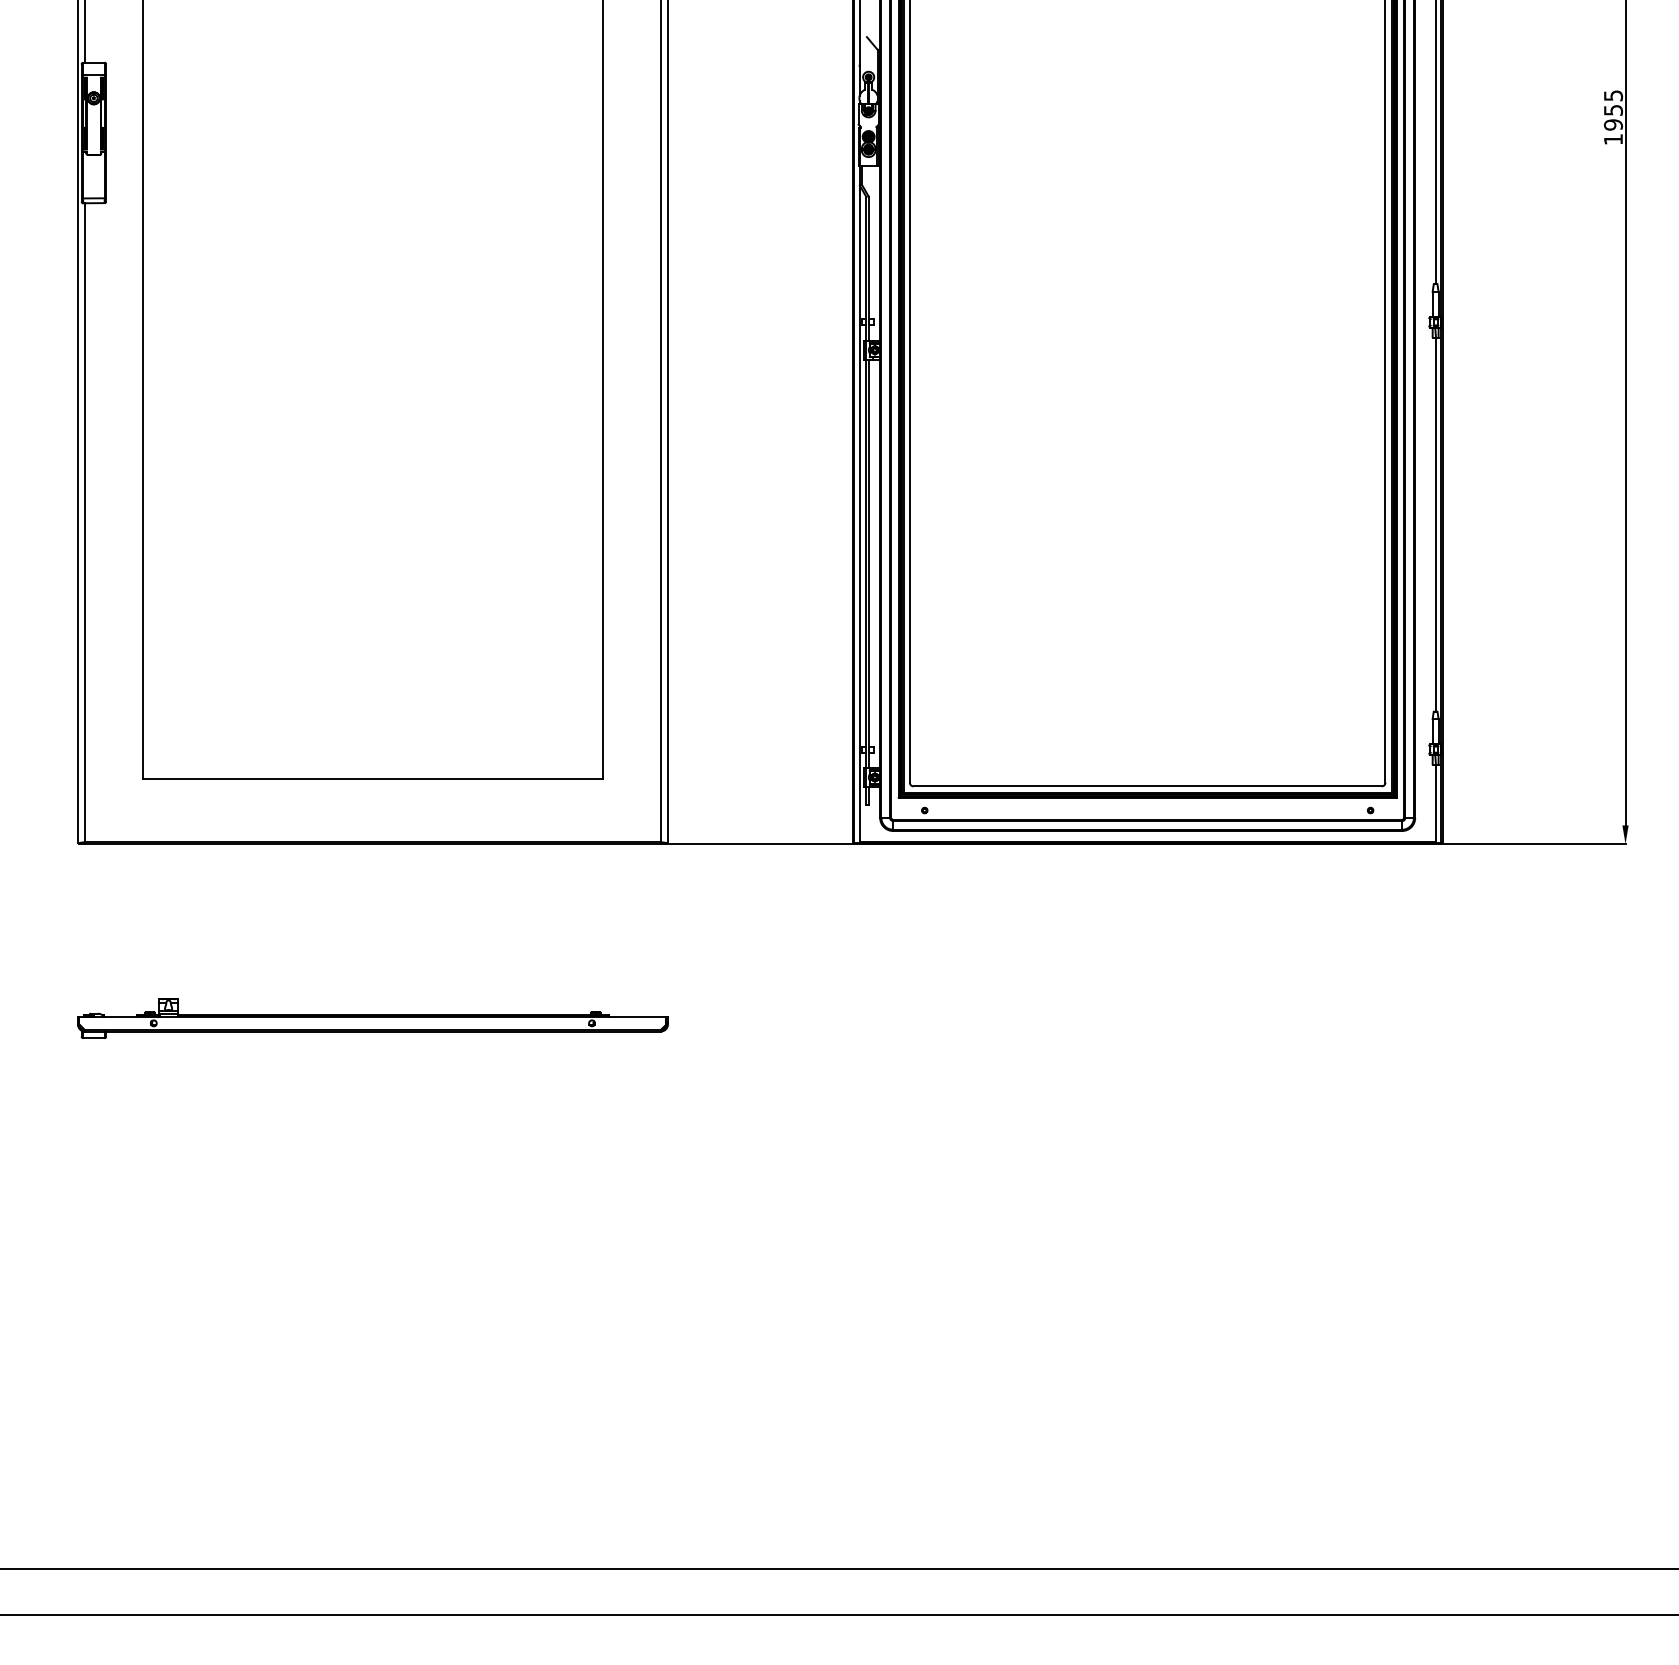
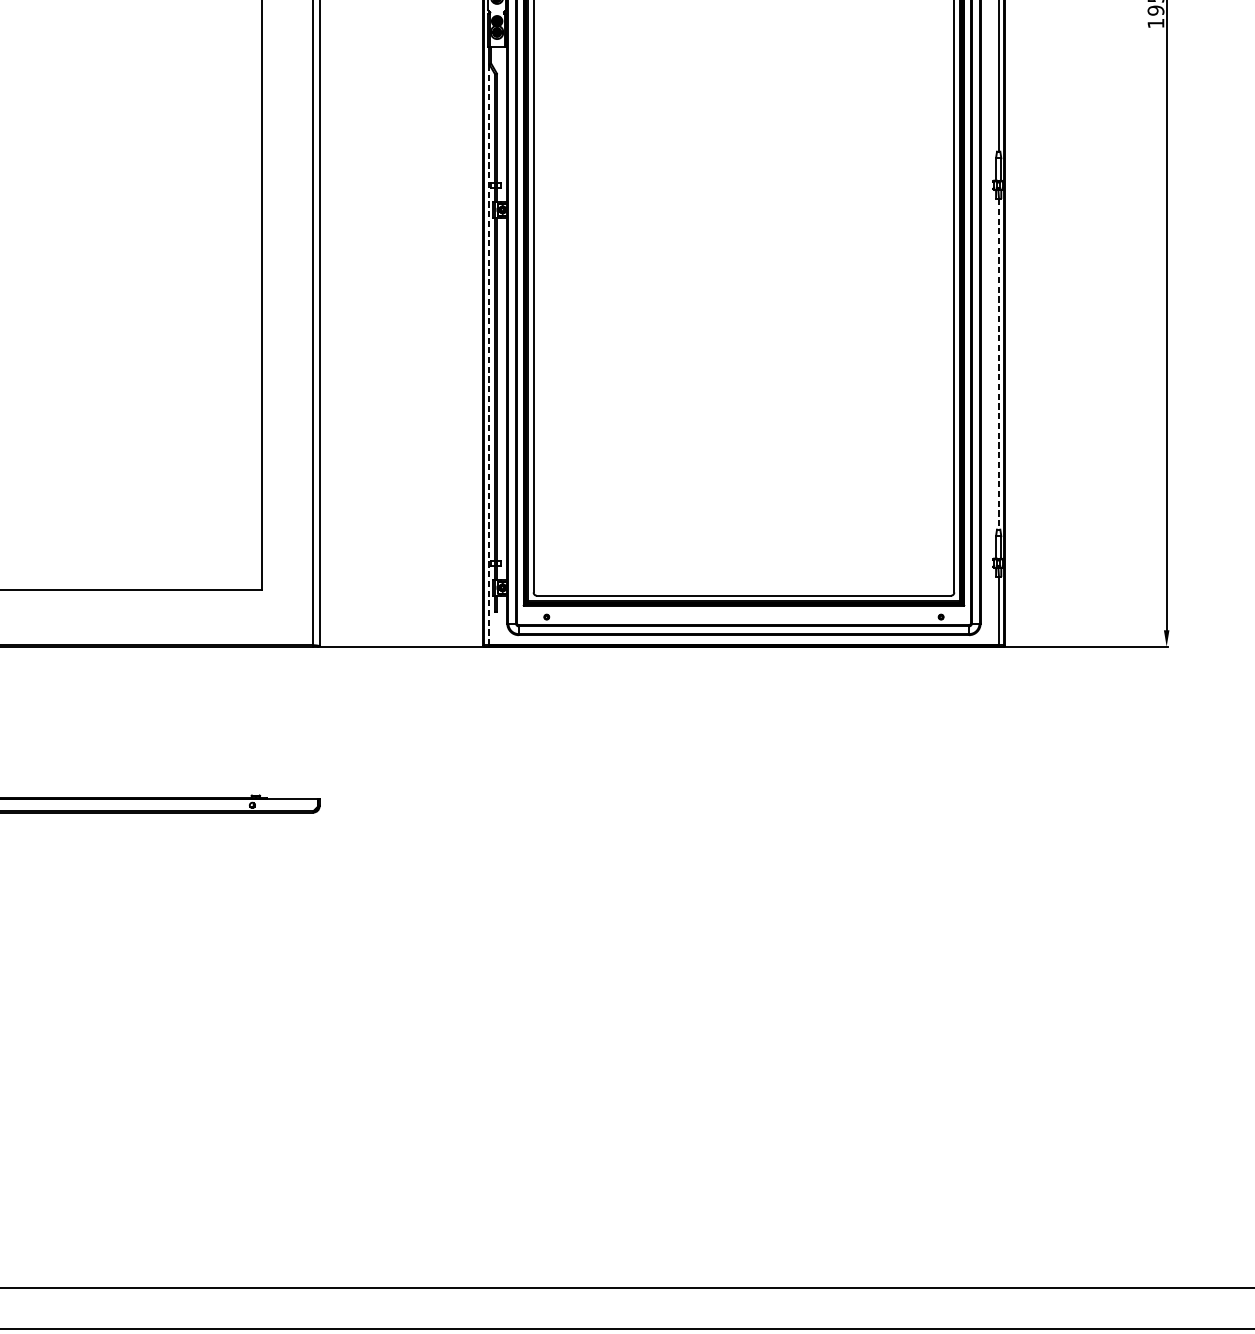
line: (859, 513) -> (489, 354), solid -> dashed
line: (1435, 524) -> (998, 364), solid -> dashed

